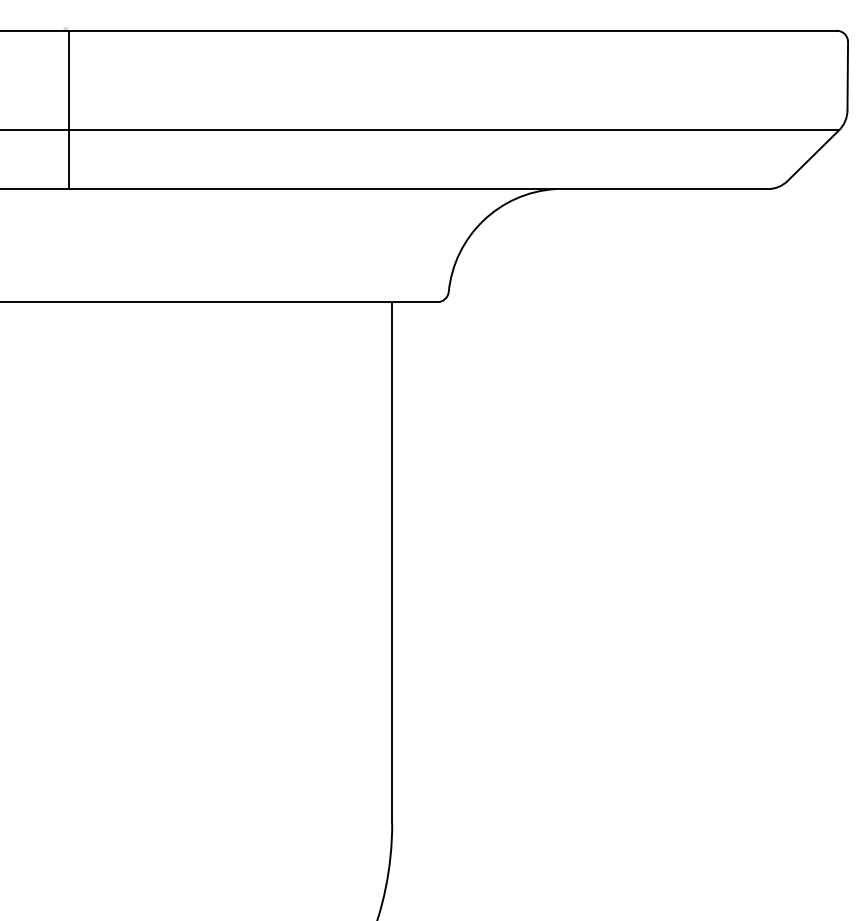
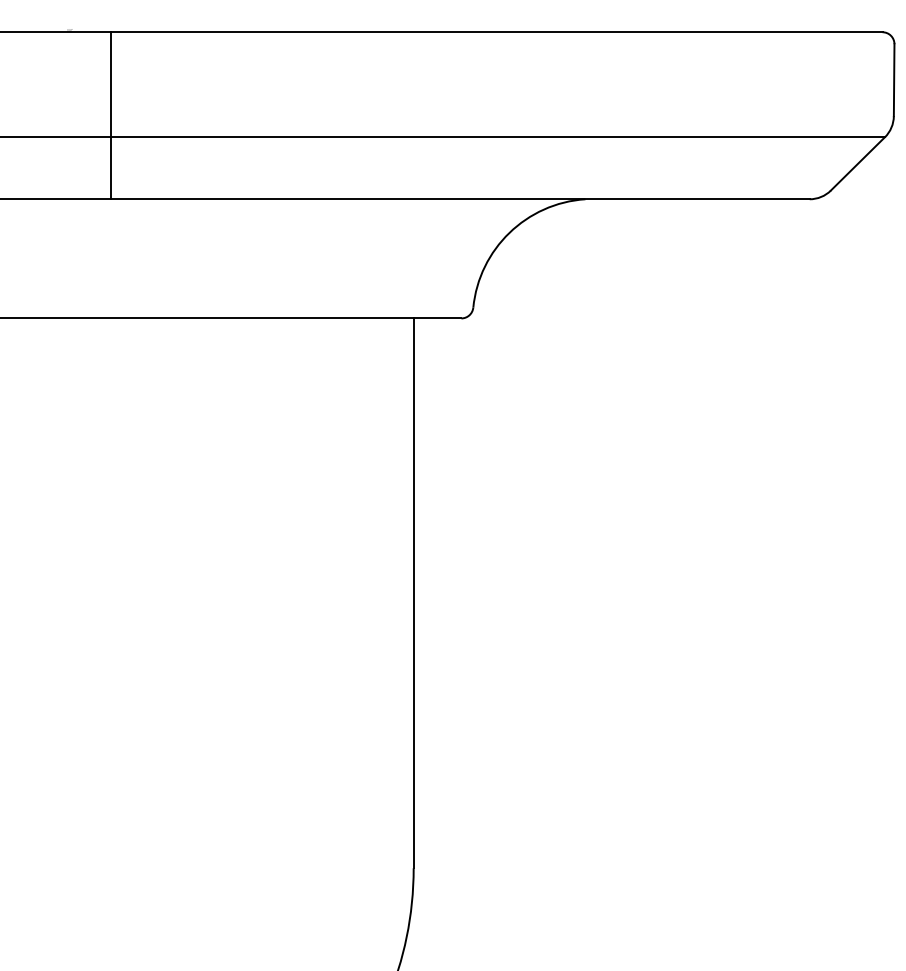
line: (68, 109) -> (110, 115), moved

